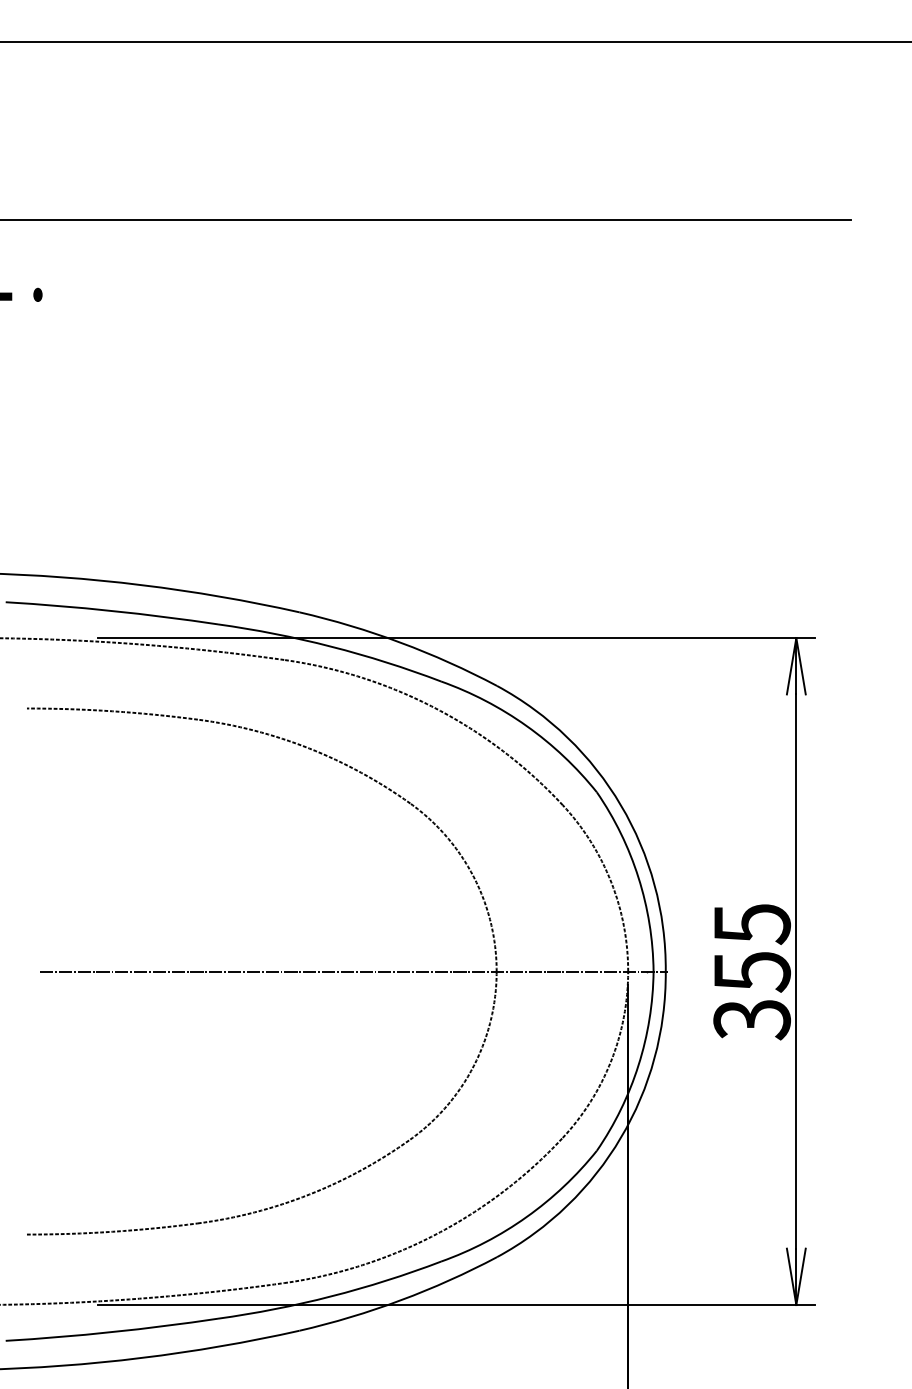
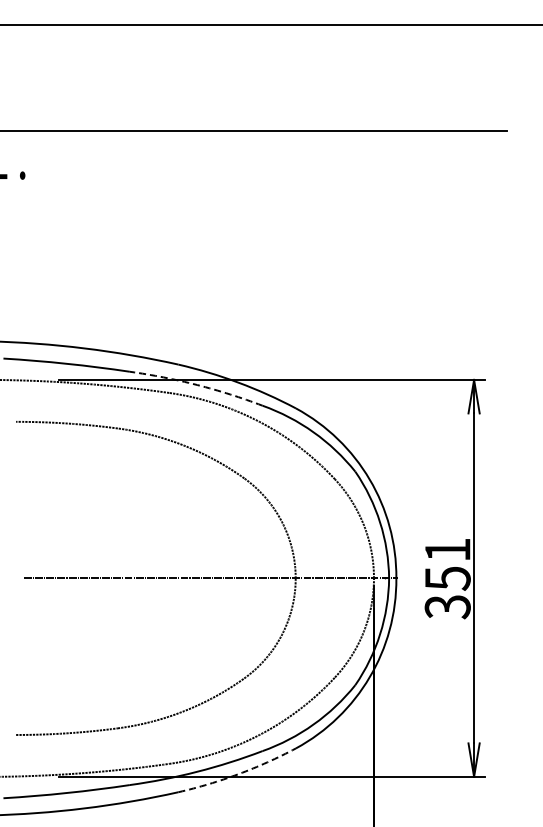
arc: (331, 647) -> (197, 385), solid -> dashed
text: (751, 924) -> (447, 550), 355 -> 351
arc: (400, 1300) -> (238, 774), solid -> dashed

